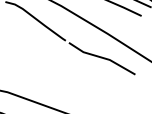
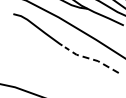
line: (101, 57) -> (91, 59), solid -> dashed

